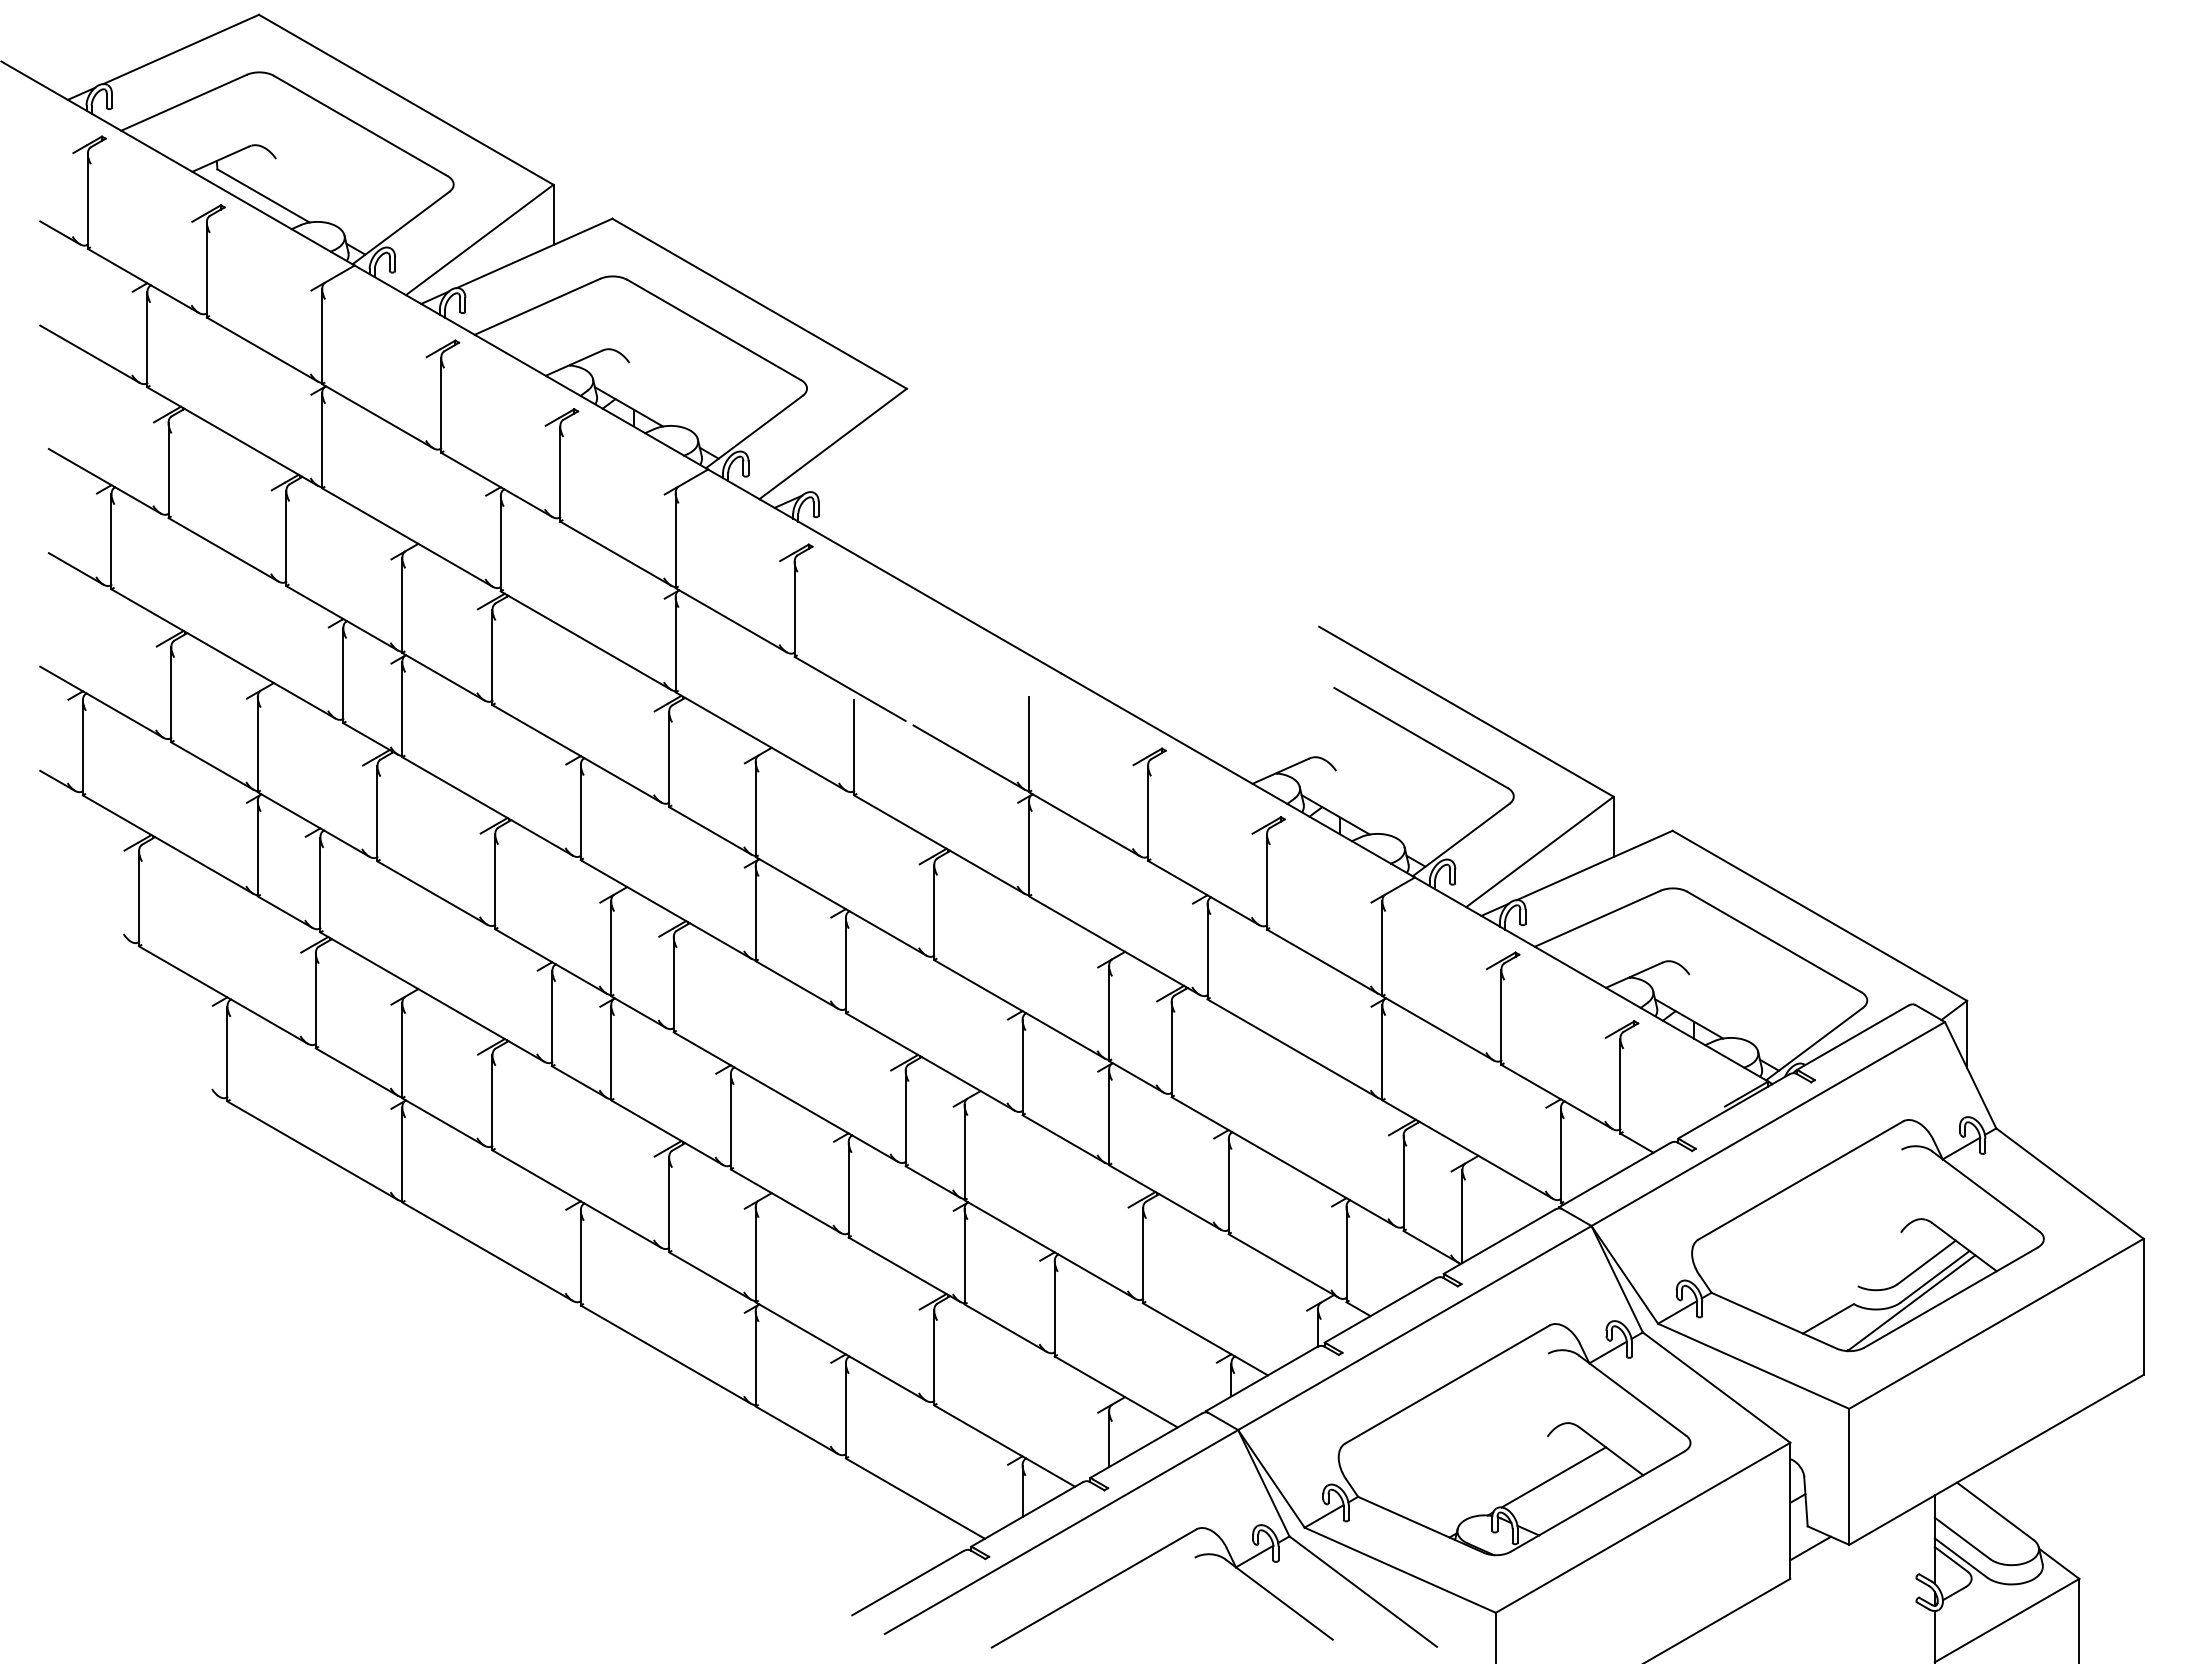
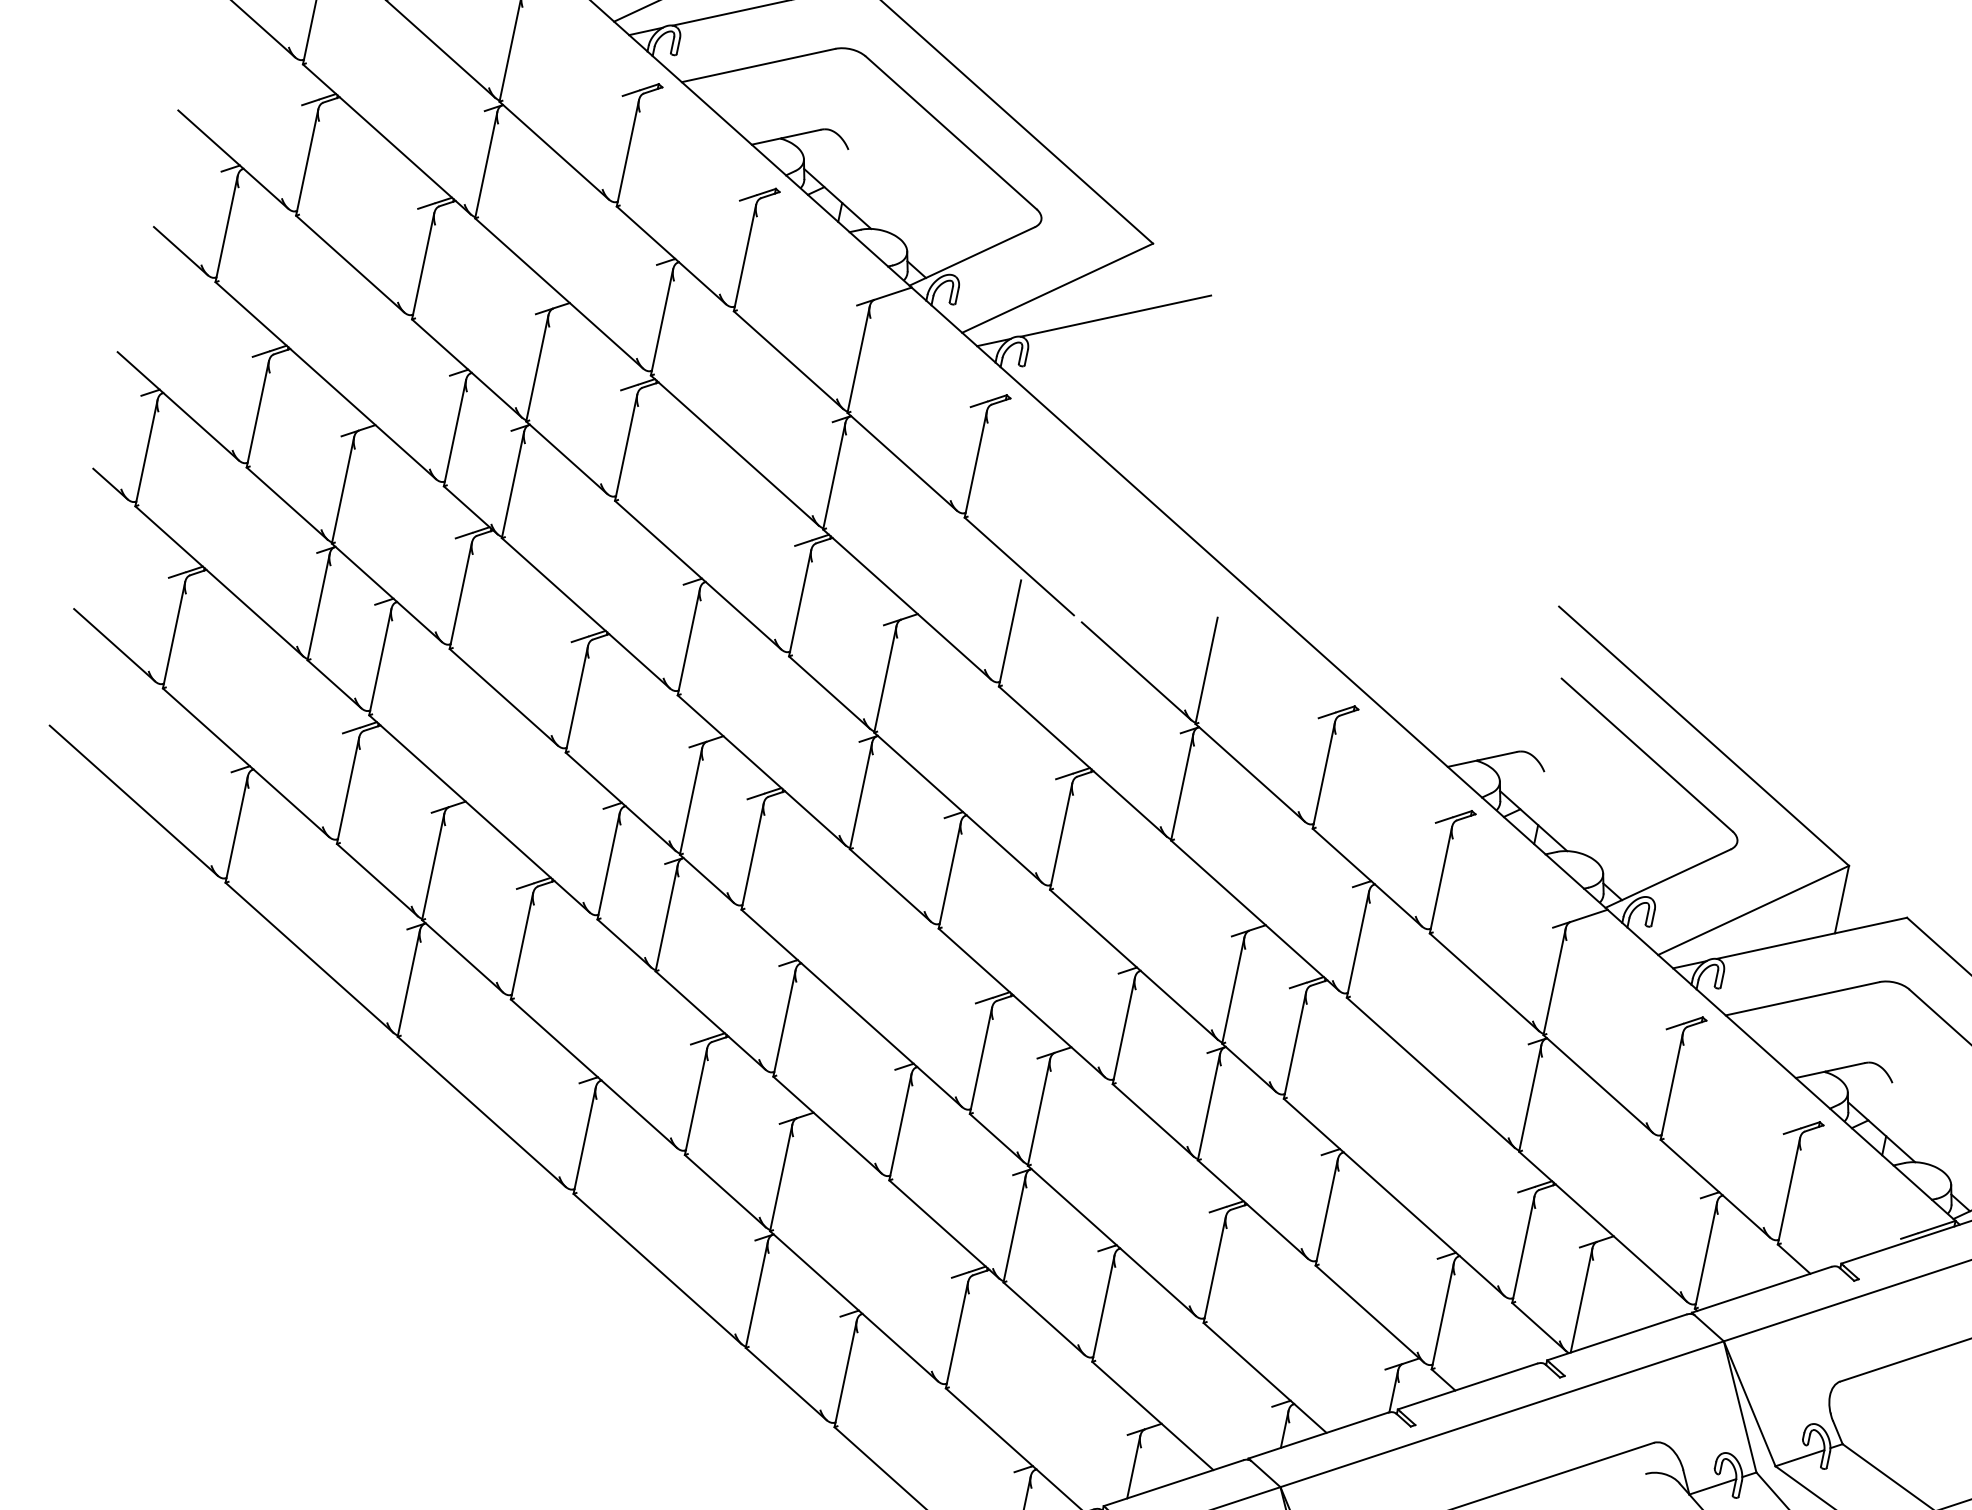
line: (887, 457) -> (1115, 316), added
line: (89, 917) -> (114, 644), added
line: (133, 1047) -> (133, 800), added

